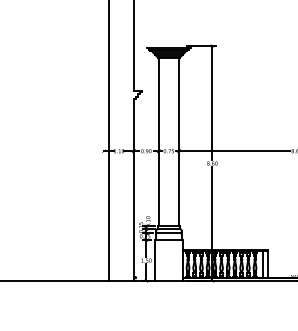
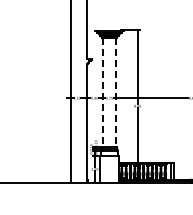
line: (158, 142) -> (102, 92), solid -> dashed
line: (179, 142) -> (116, 92), solid -> dashed

